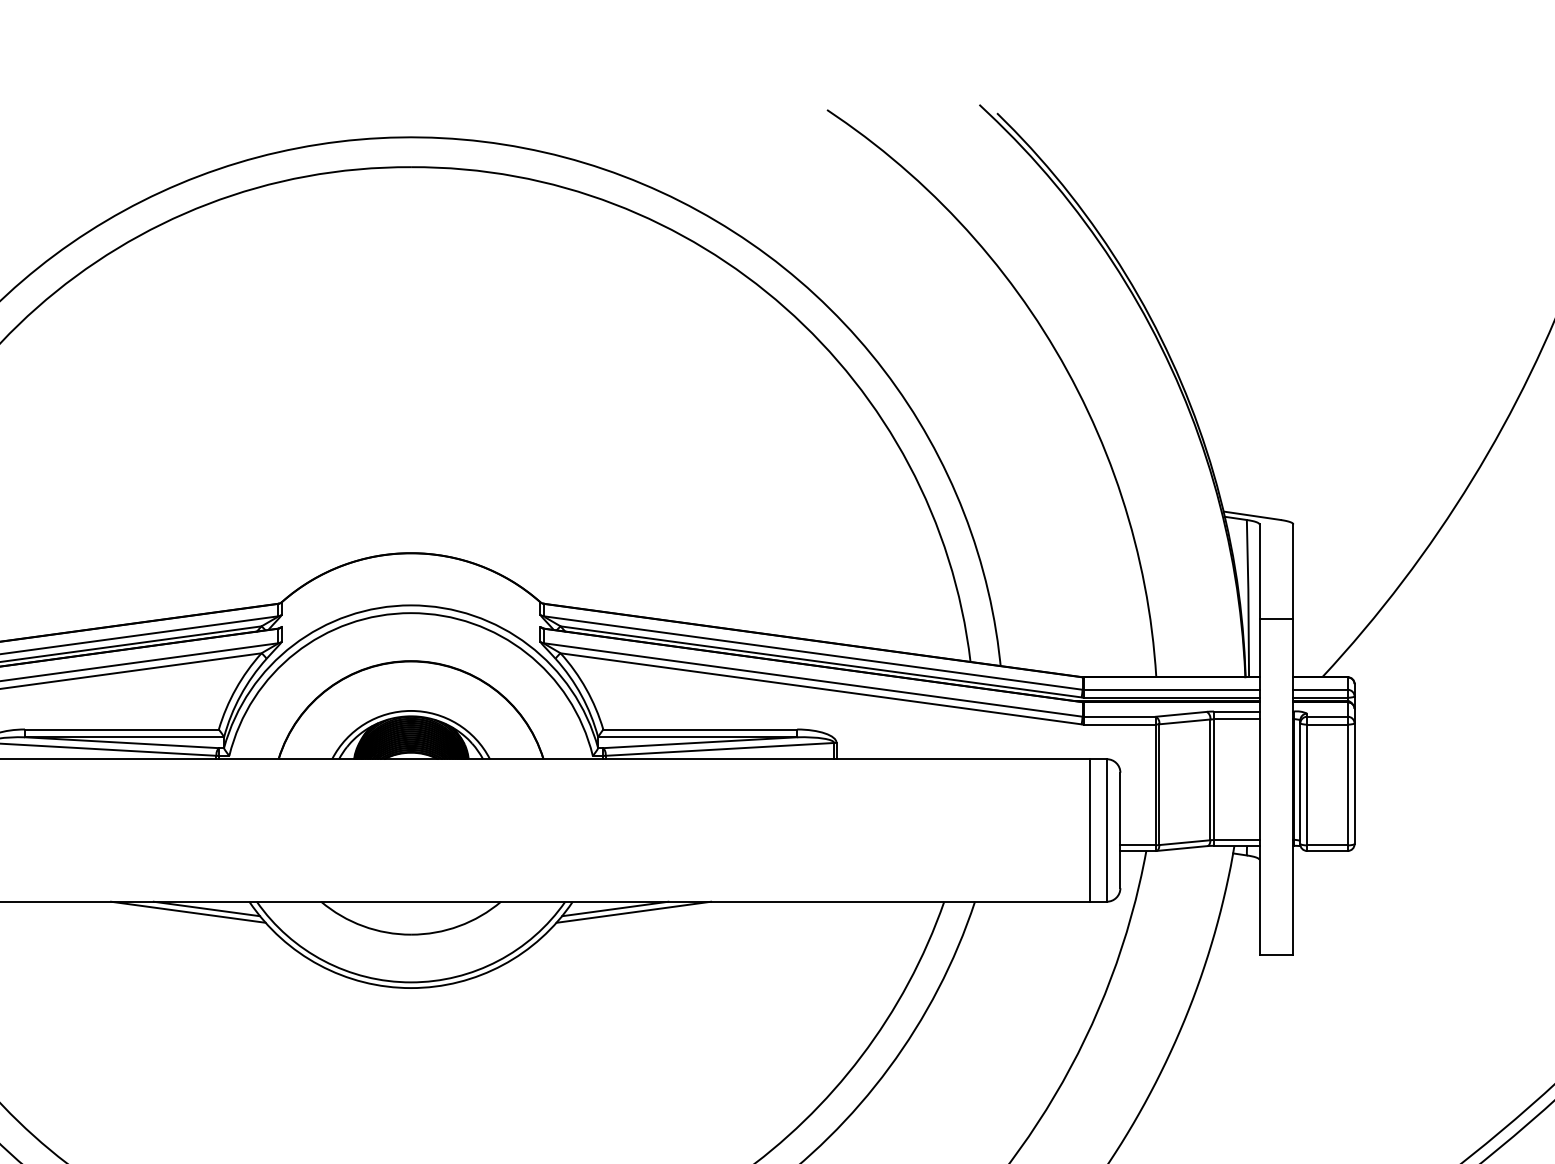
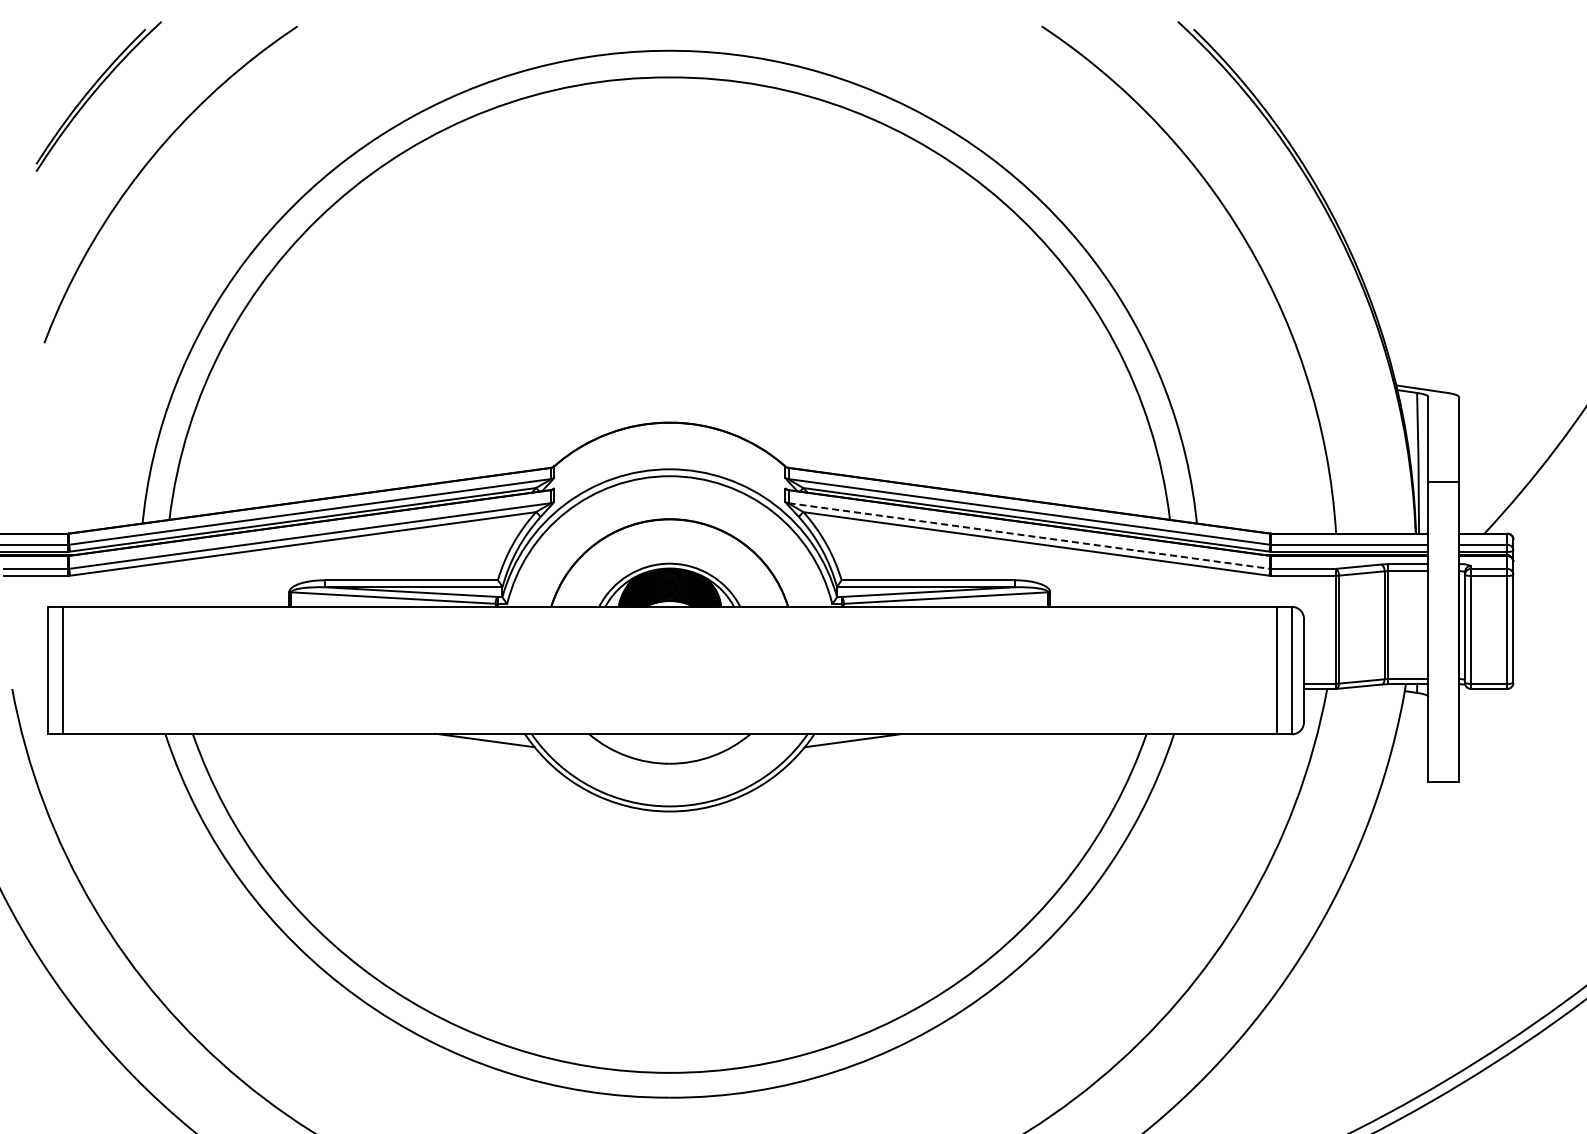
line: (813, 680) -> (1029, 536), solid -> dashed
line: (188, 912) -> (470, 743), removed
line: (633, 912) -> (868, 743), removed

